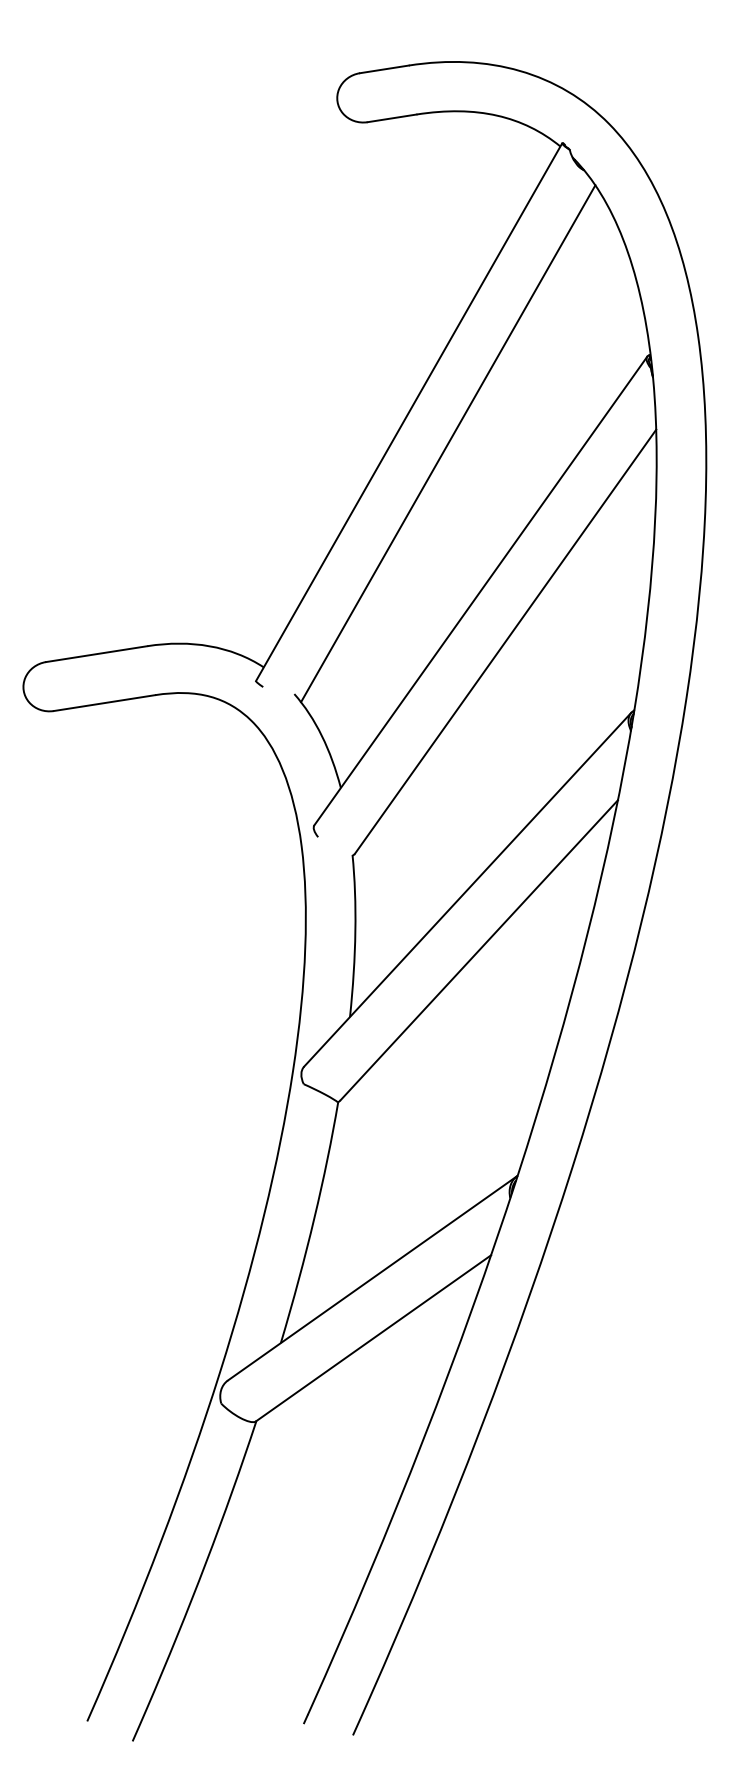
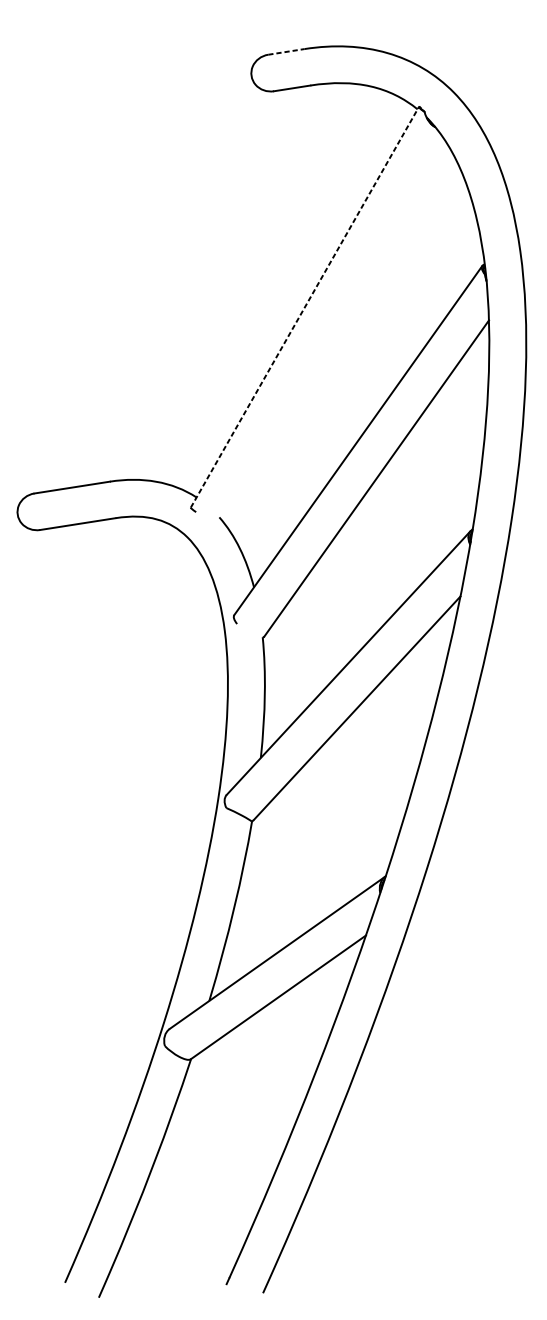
line: (384, 69) -> (286, 51), solid -> dashed
line: (409, 411) -> (305, 306), solid -> dashed
line: (448, 443) -> (334, 330), removed

